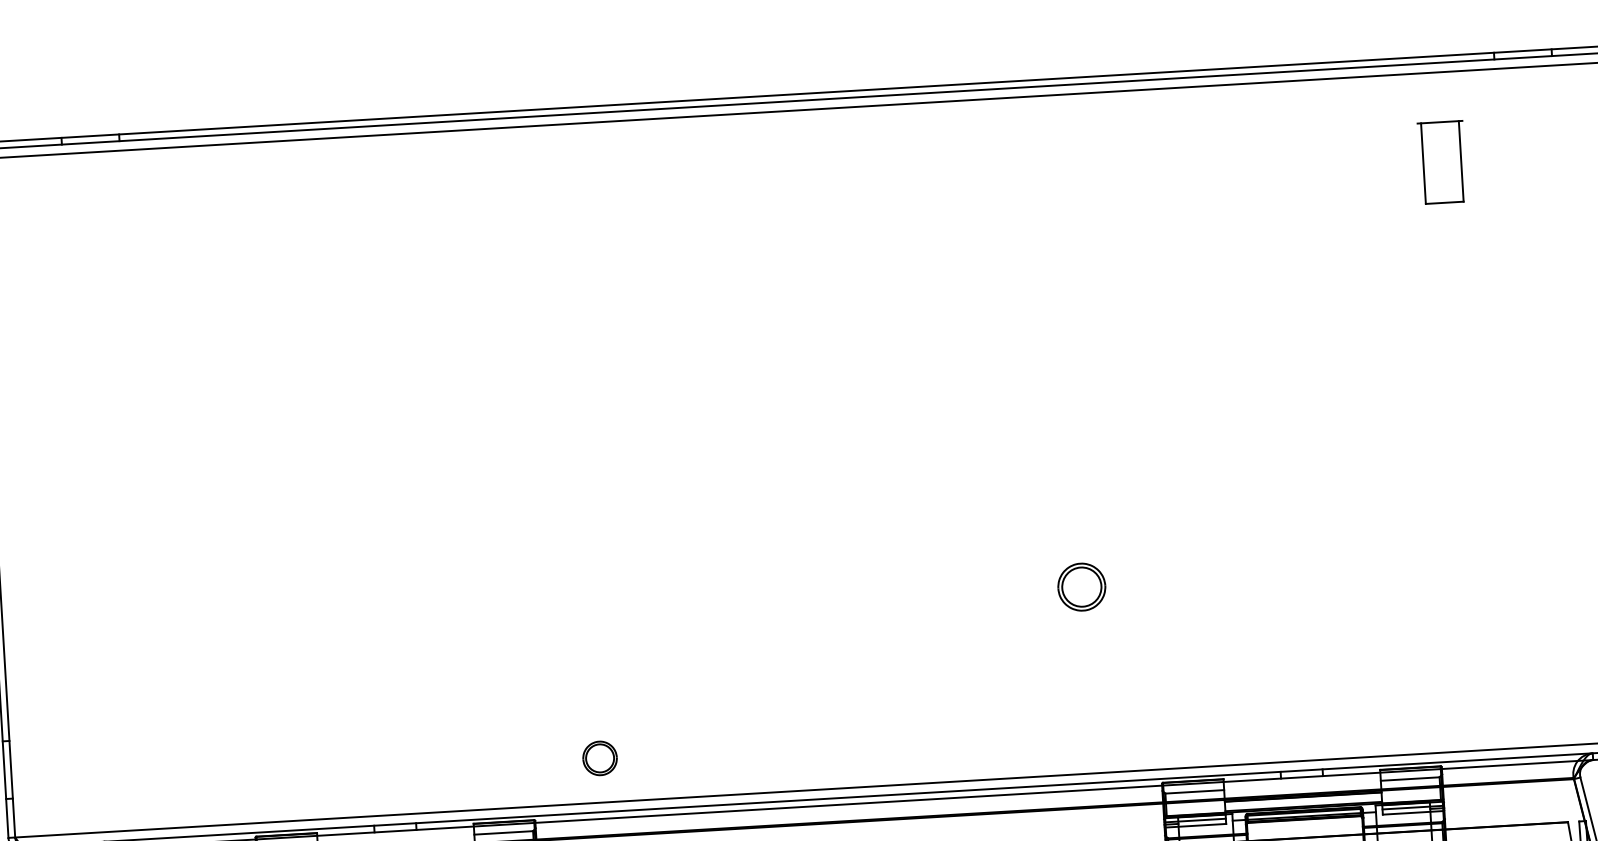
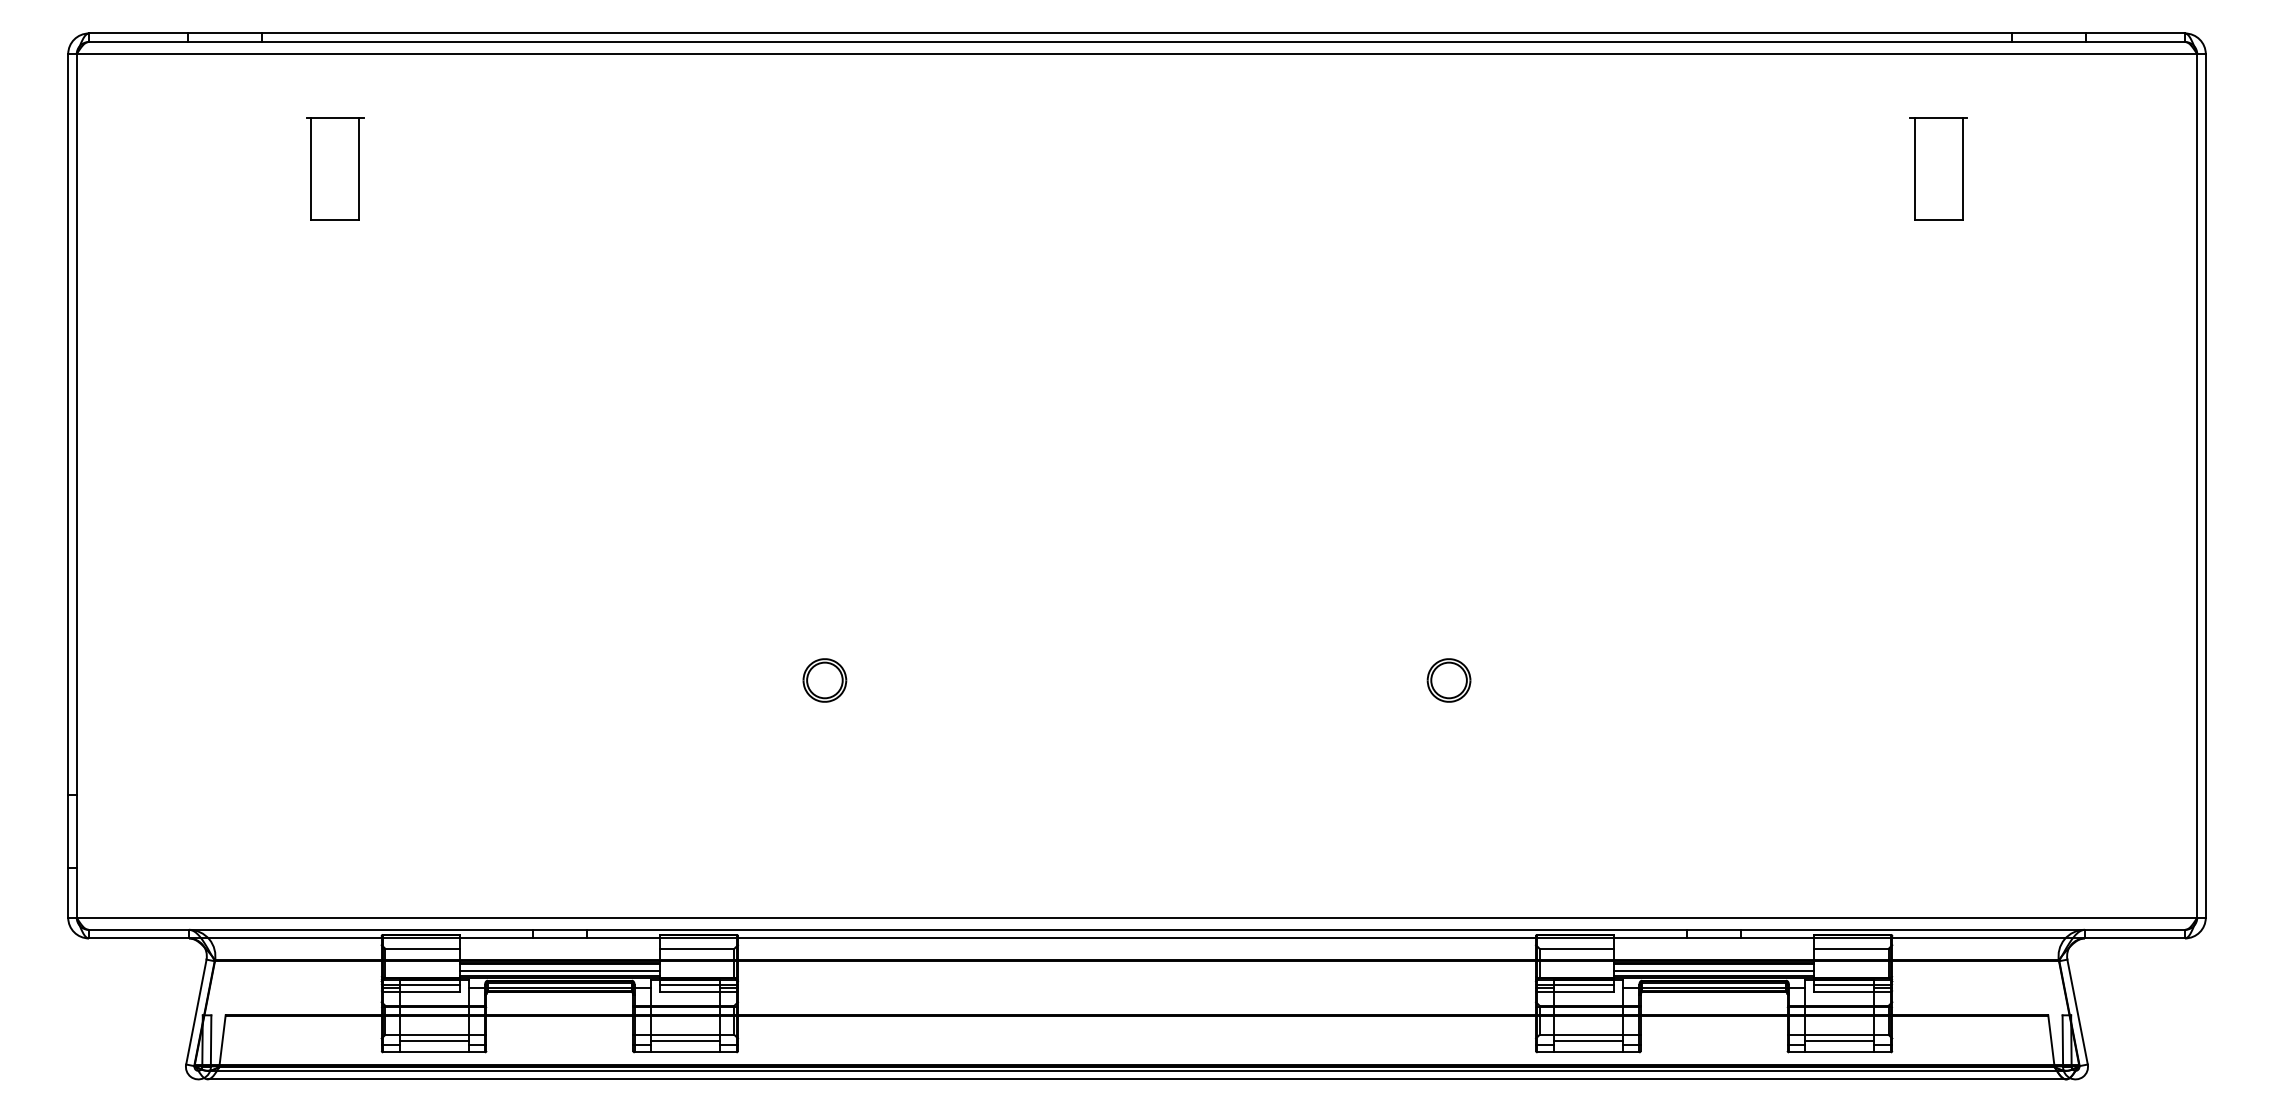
part: (183, 237) -> (335, 168), added
part: (1081, 587) -> (1448, 680), size x0.71
part: (599, 758) -> (824, 680), moved
line: (1303, 803) -> (1713, 971), added

